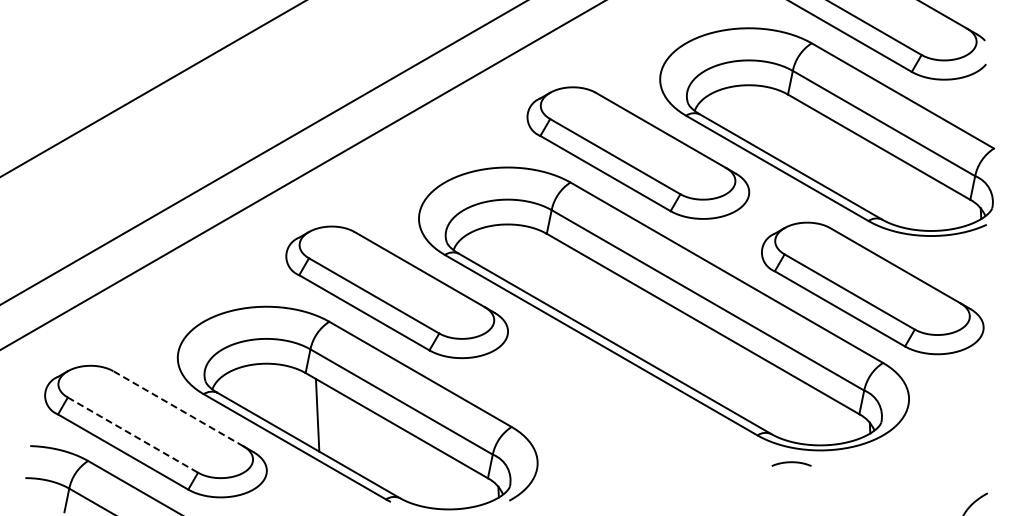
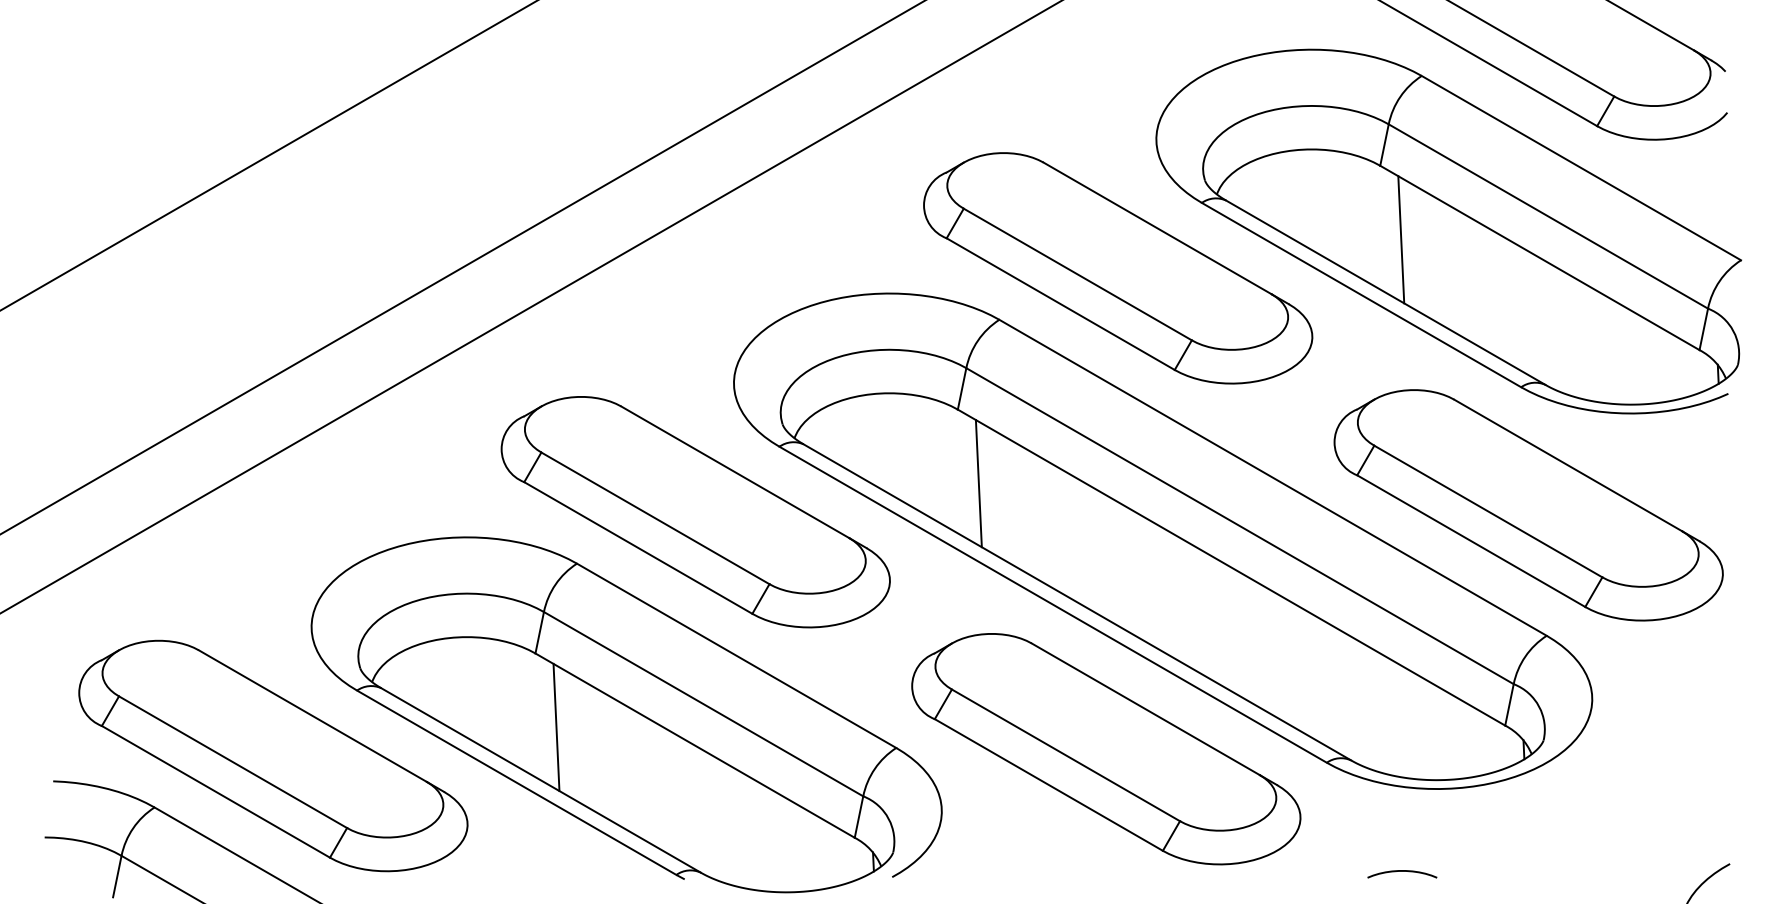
line: (799, 136) -> (1400, 239), added
line: (558, 275) -> (978, 482), added
line: (178, 408) -> (312, 715), dashed -> solid
part: (631, 427) -> (1106, 748), added
line: (133, 435) -> (234, 762), dashed -> solid
curve: (791, 463) -> (1402, 873), moved

